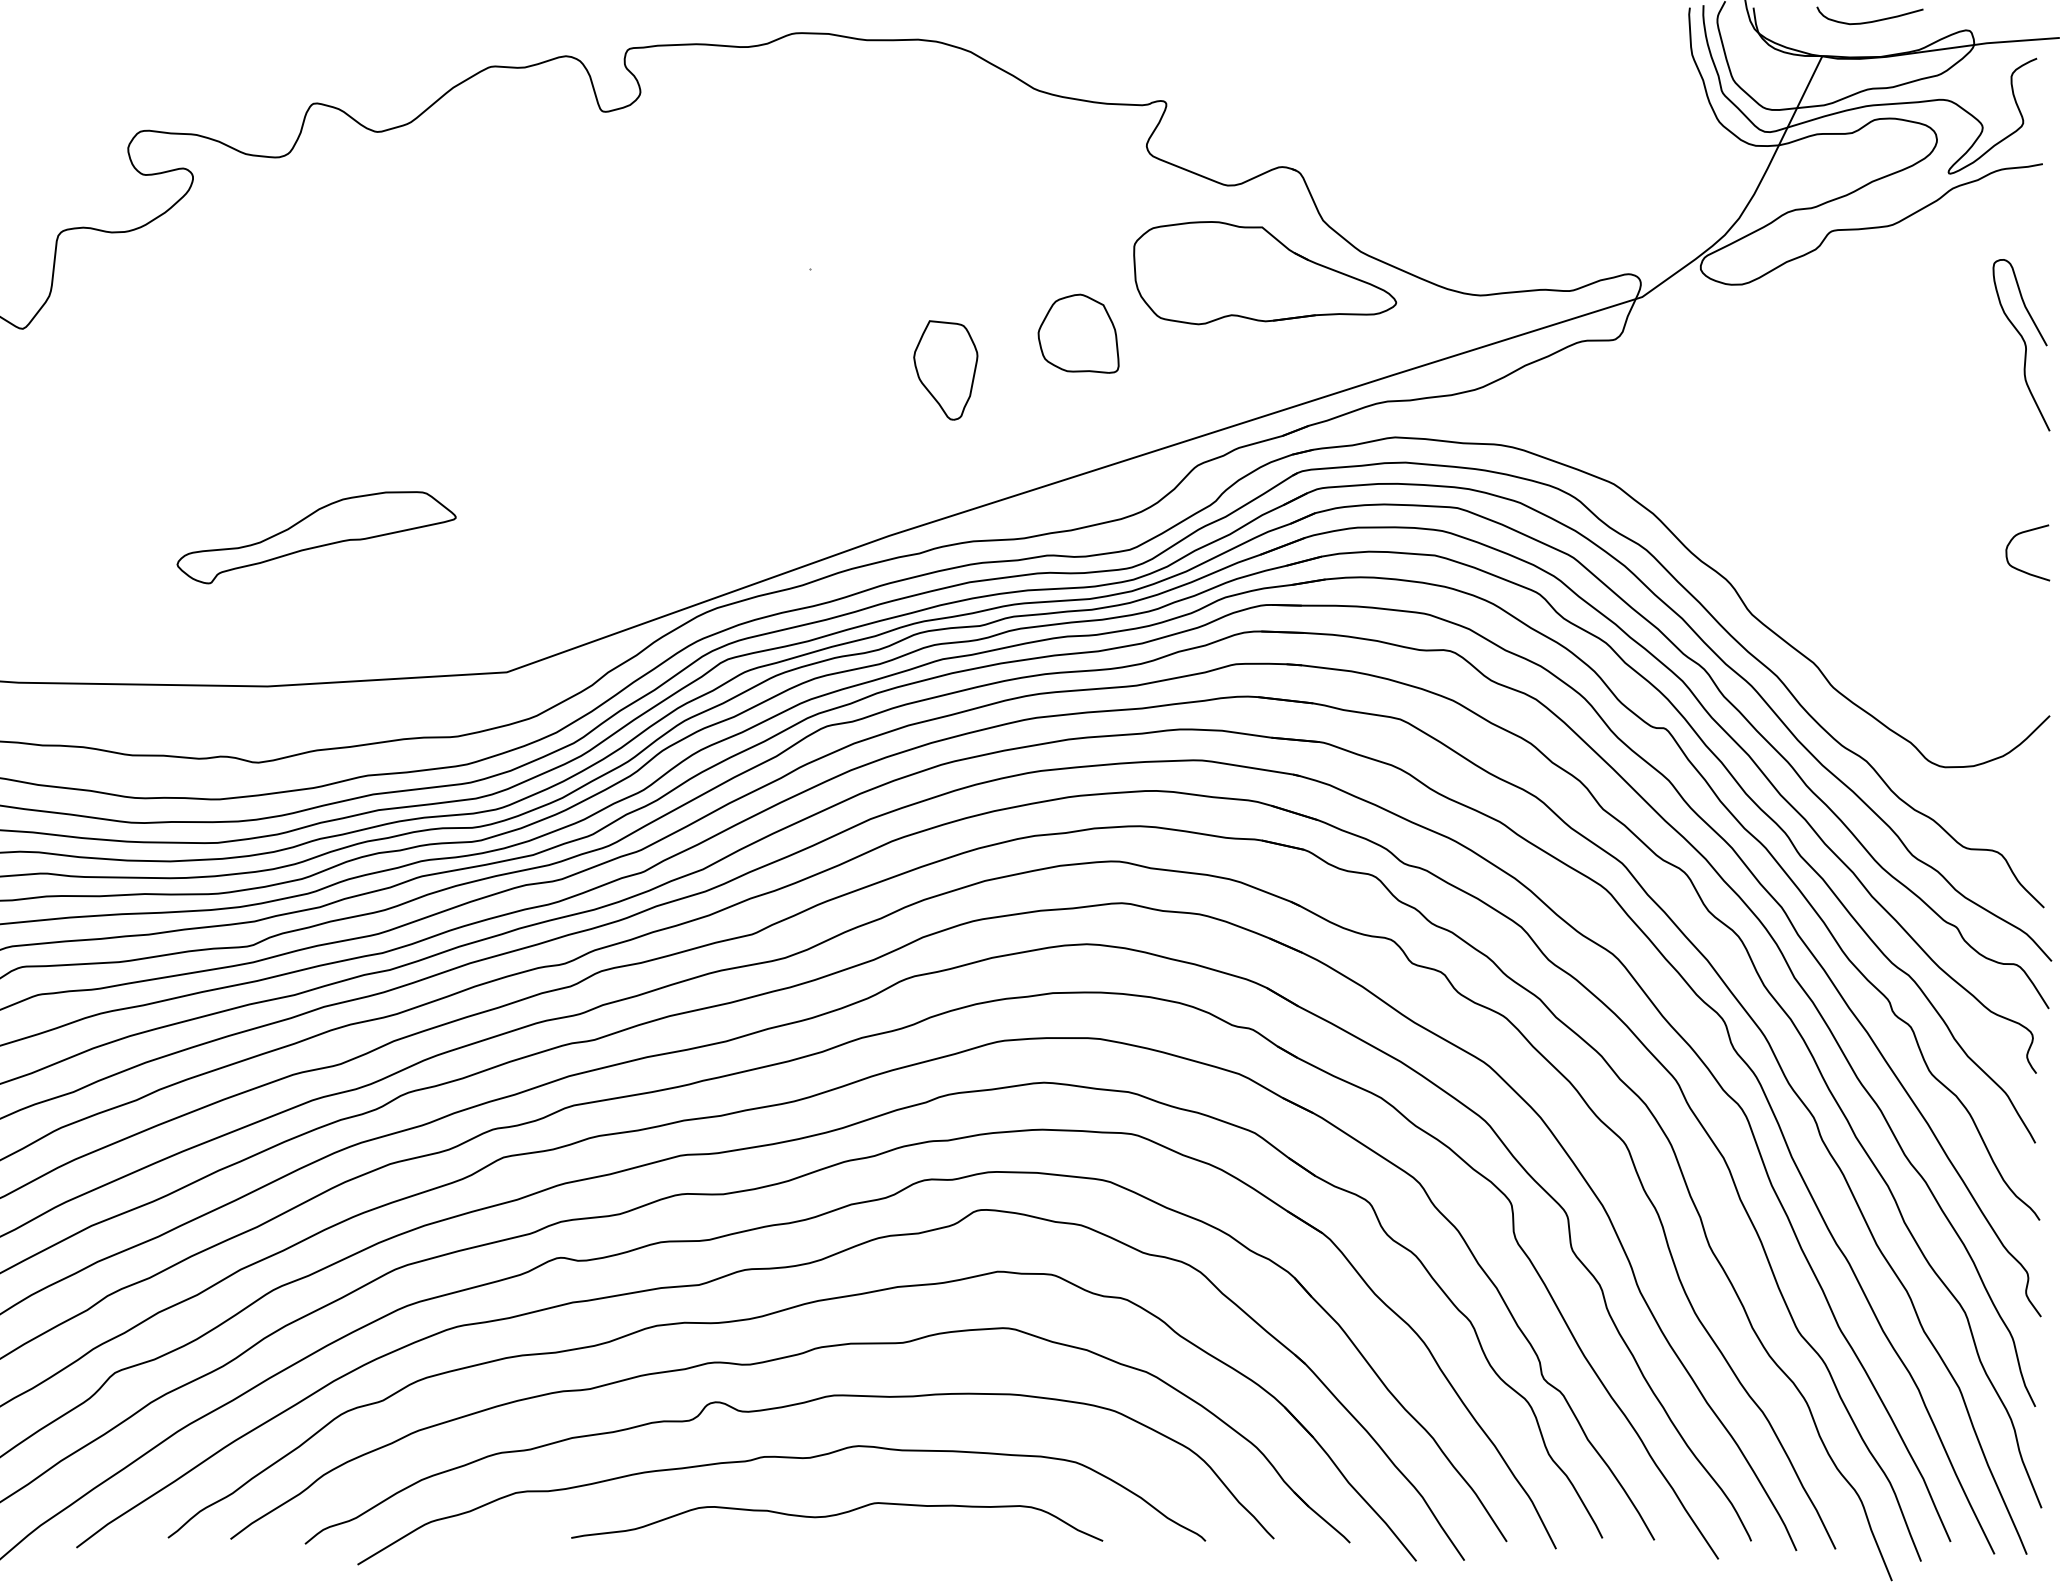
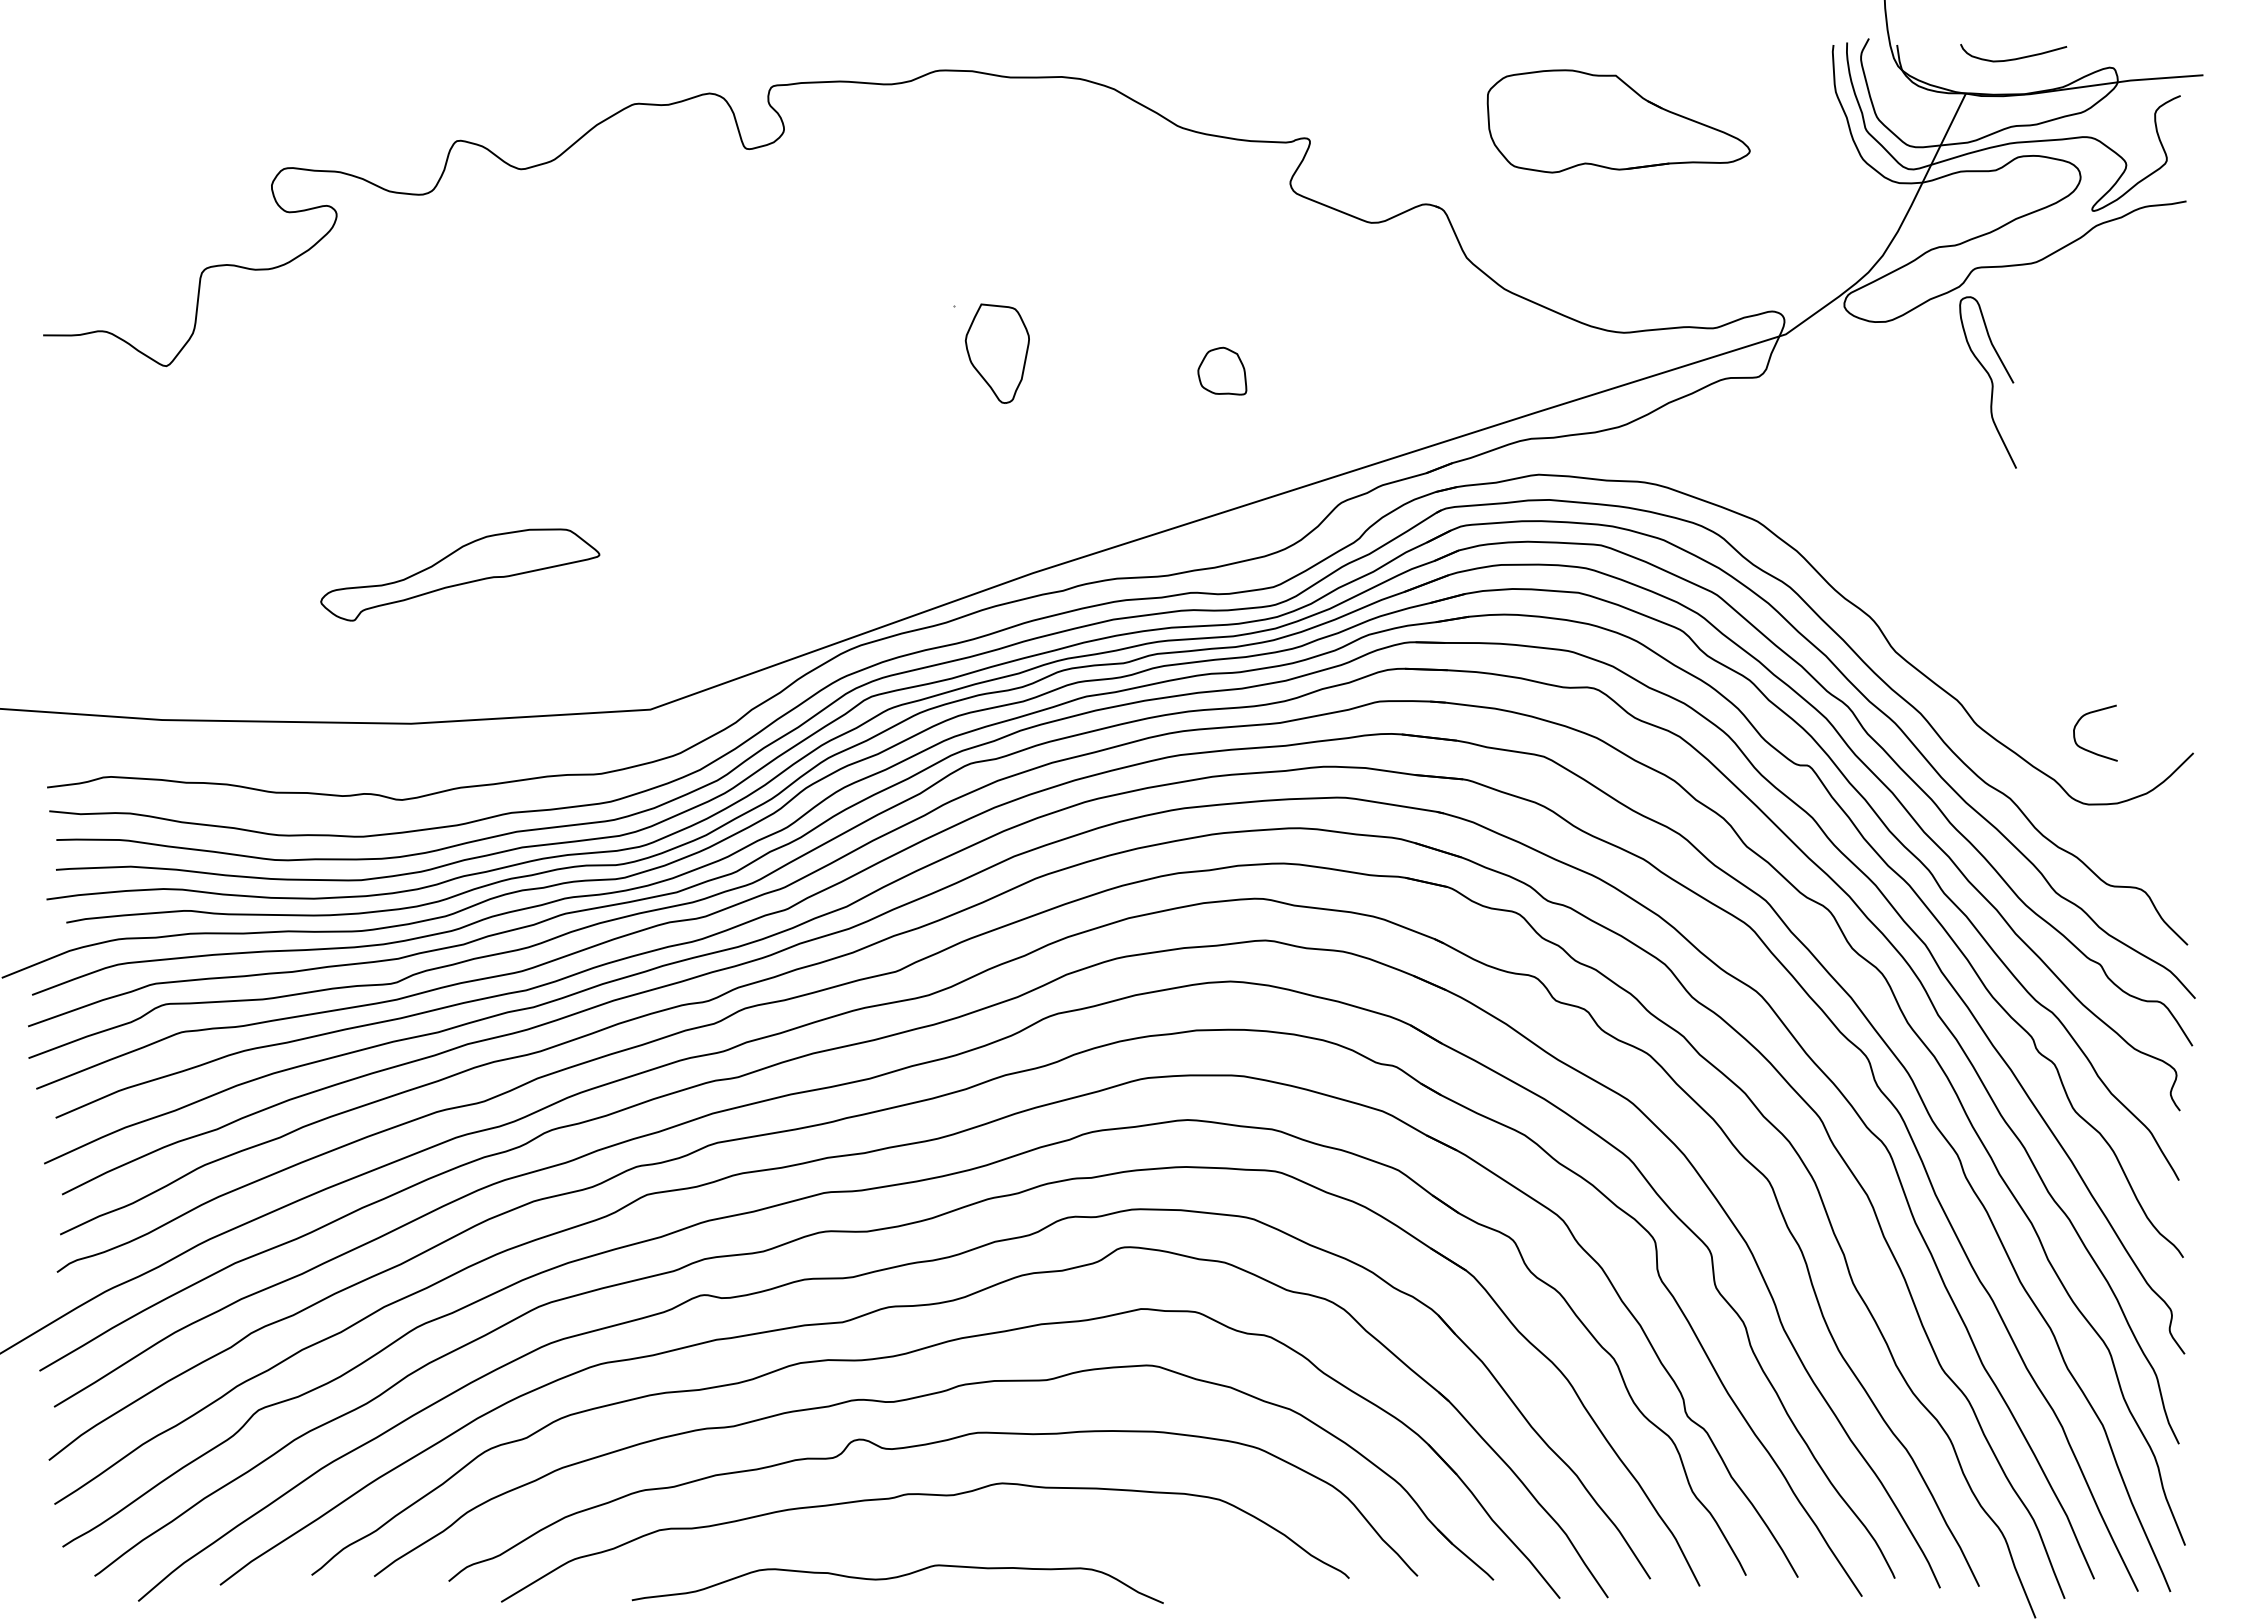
part: (1264, 273) -> (1618, 121), moved
part: (1078, 334) -> (1222, 371), size x0.6
curve: (2023, 343) -> (1990, 380), moved
part: (944, 370) -> (996, 353), moved
curve: (2022, 570) -> (2090, 750), moved
curve: (835, 1516) -> (896, 1578), moved

